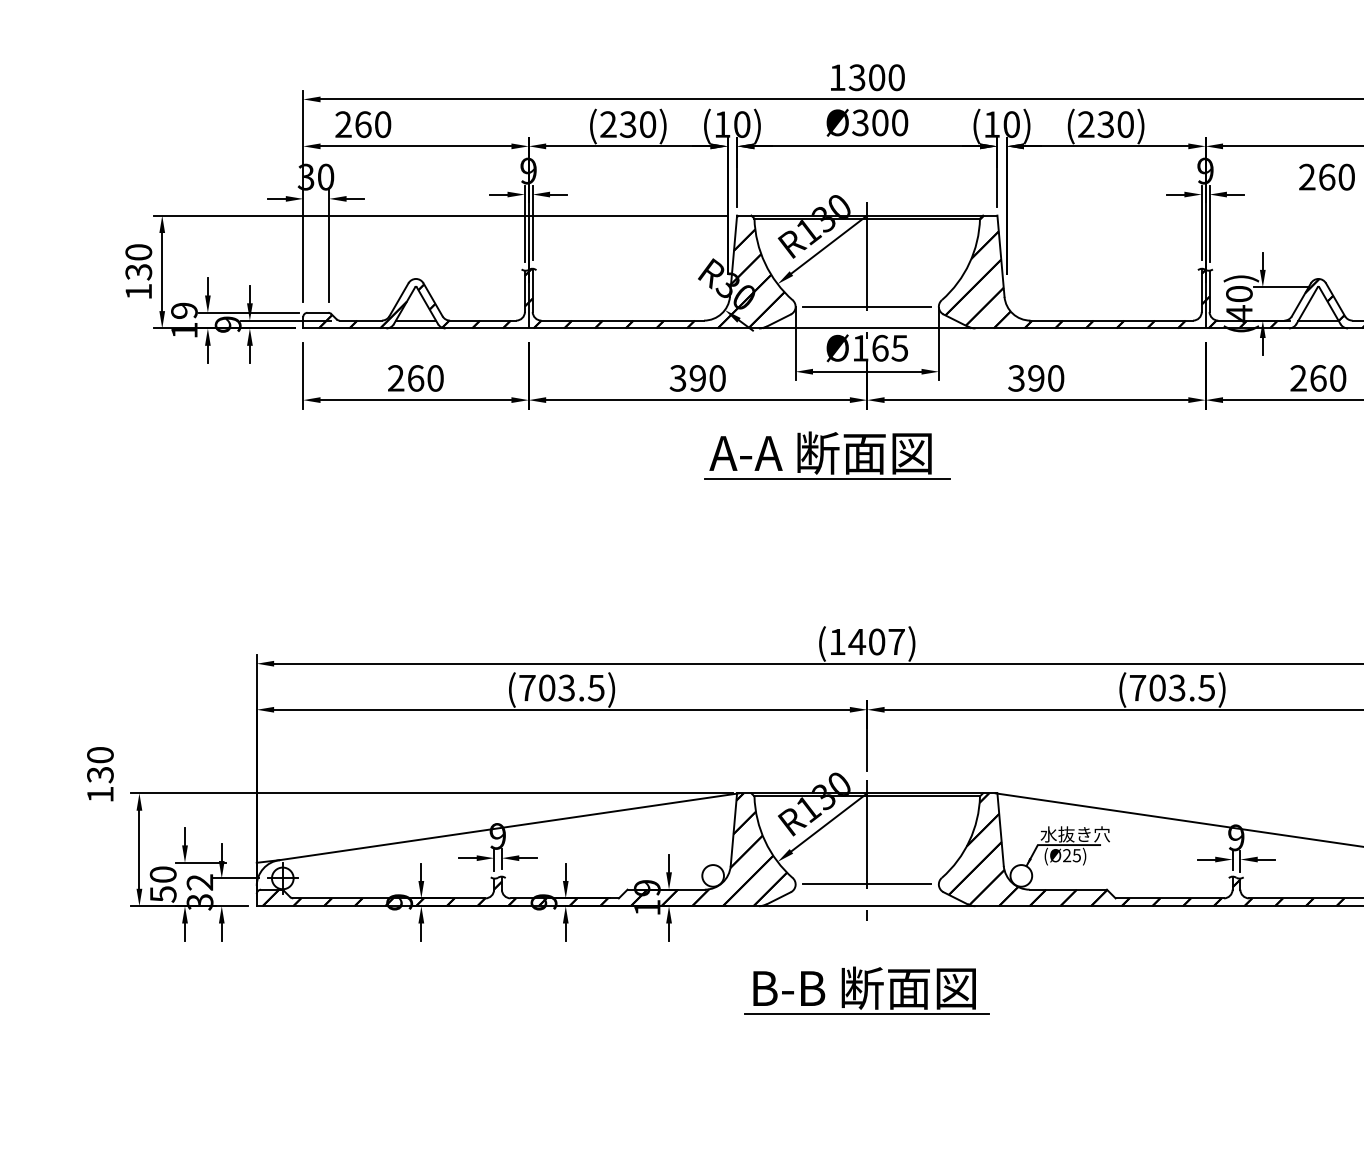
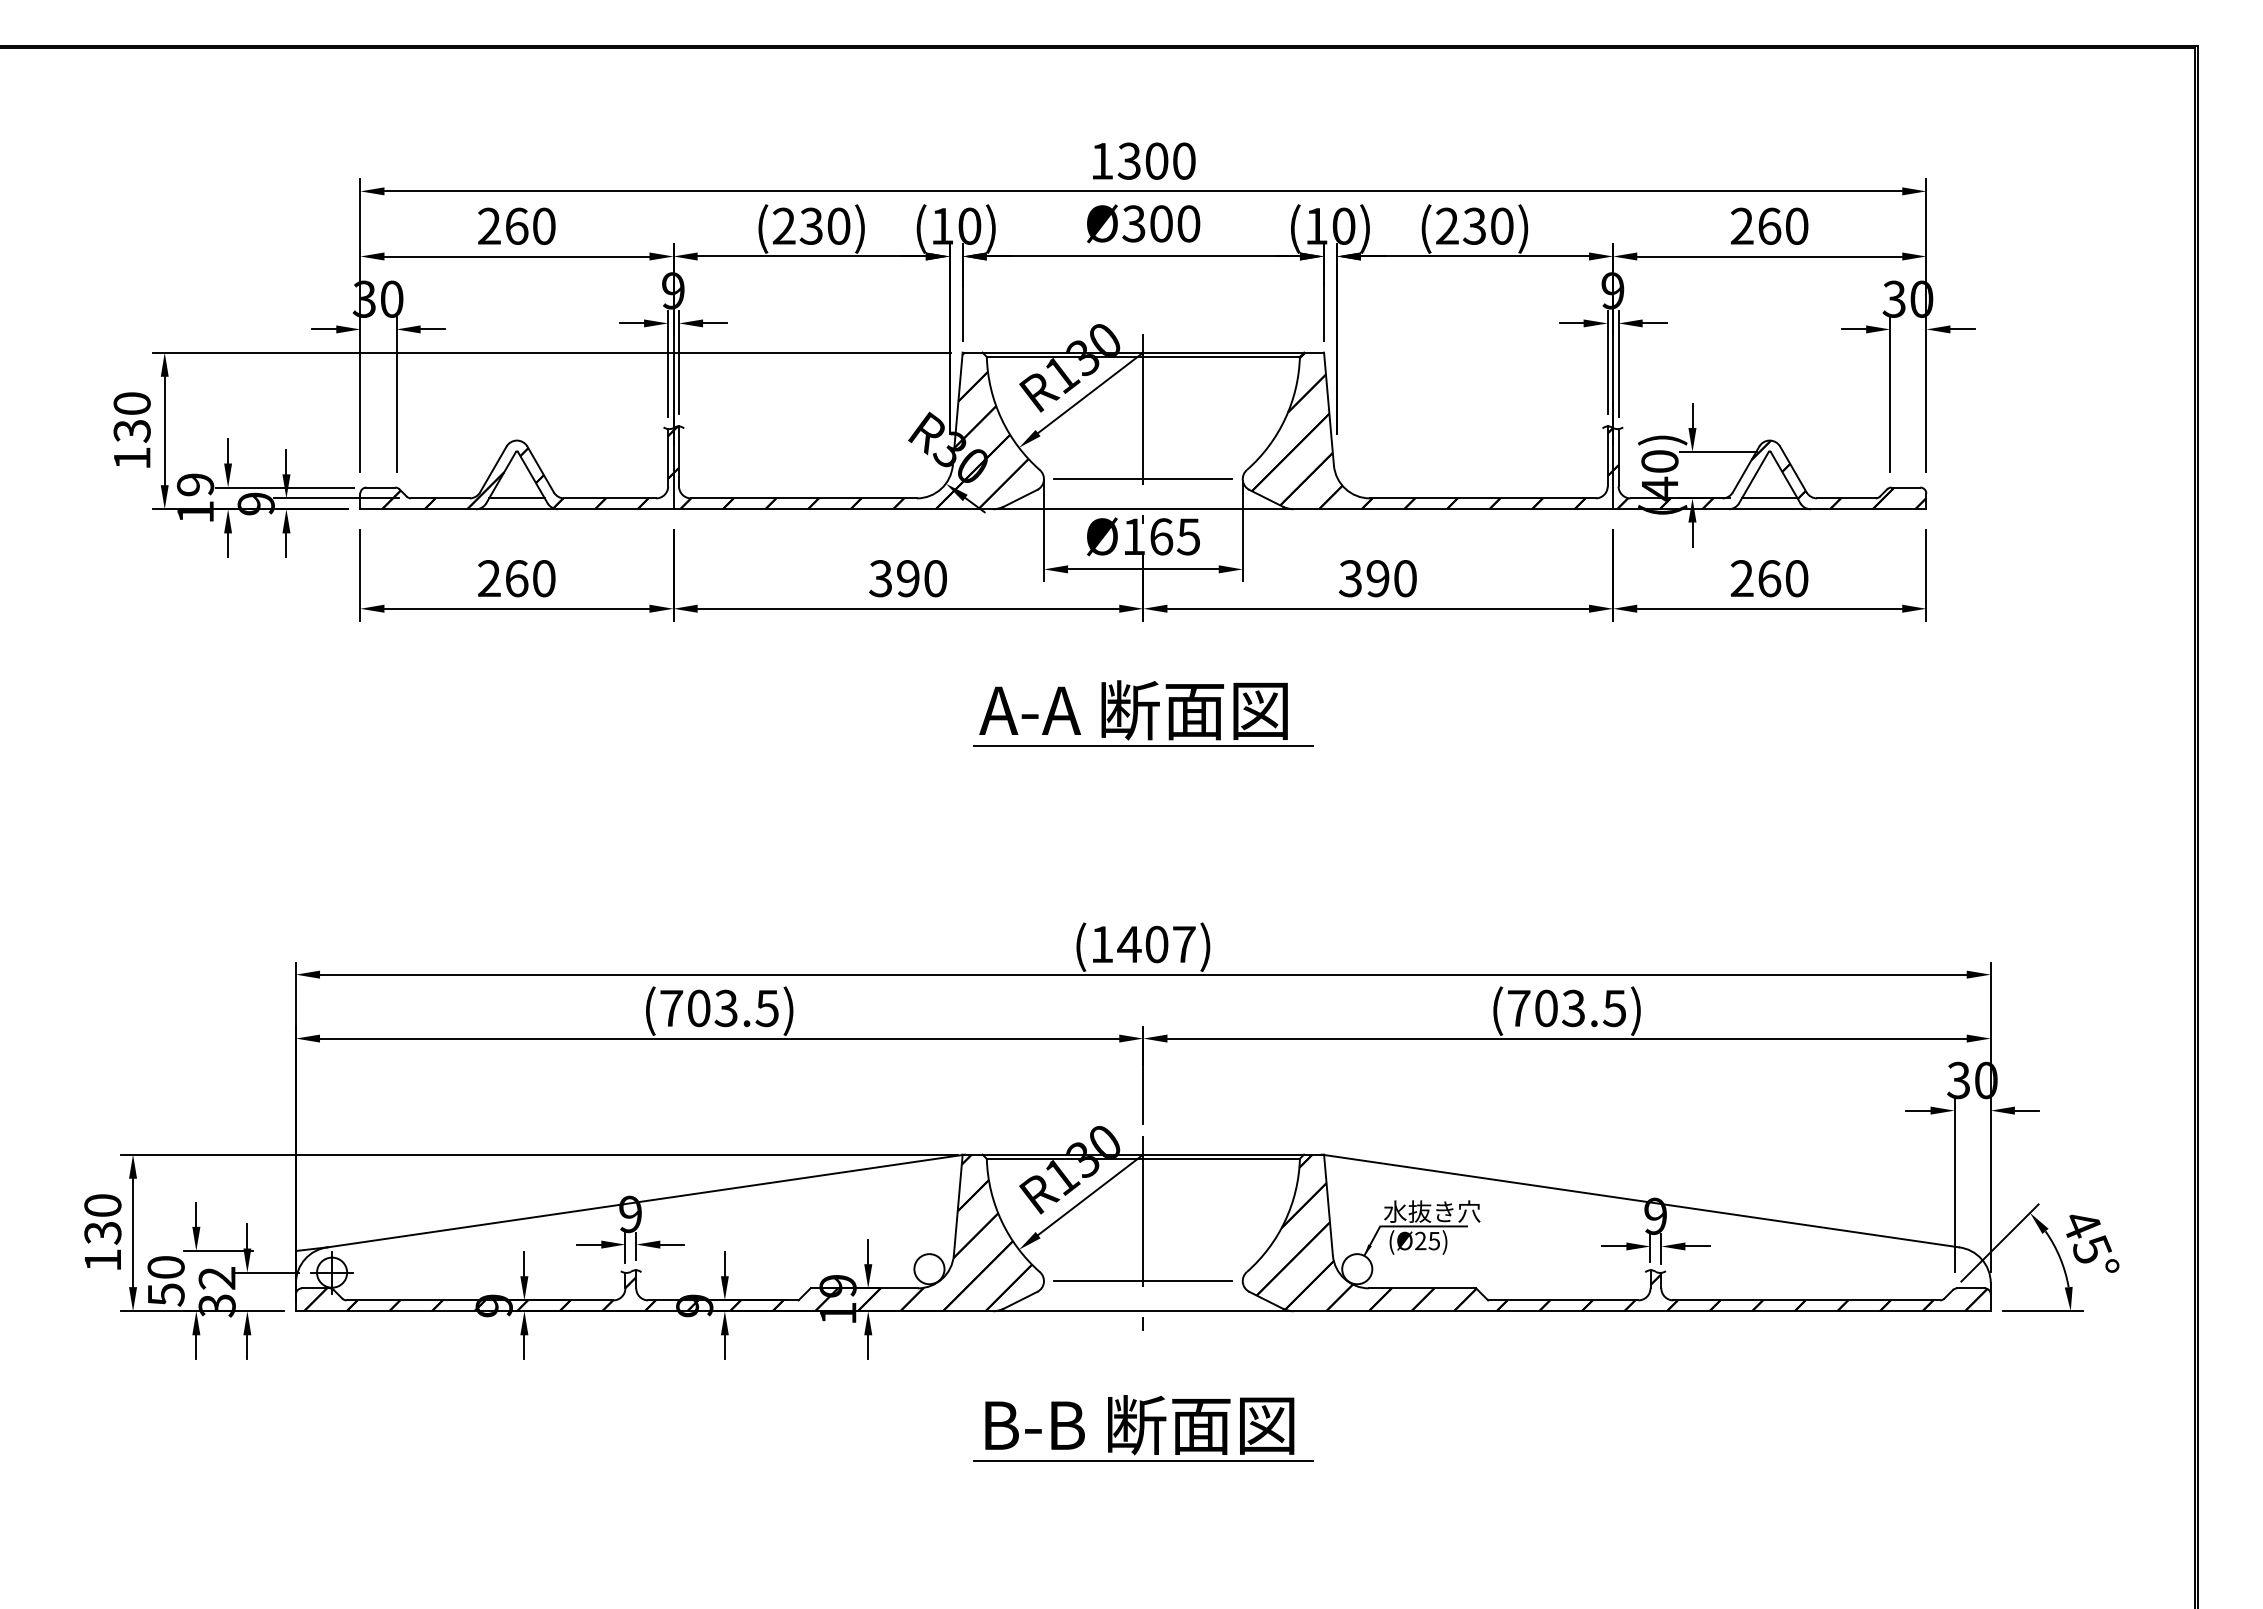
text: (363, 124) -> (516, 225), moved
text: (1326, 176) -> (1769, 225), moved
part: (827, 455) -> (1143, 713), moved
text: (100, 773) -> (102, 1231), moved

